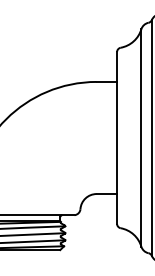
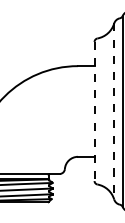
line: (117, 138) -> (94, 111), solid -> dashed
line: (141, 138) -> (114, 111), solid -> dashed

